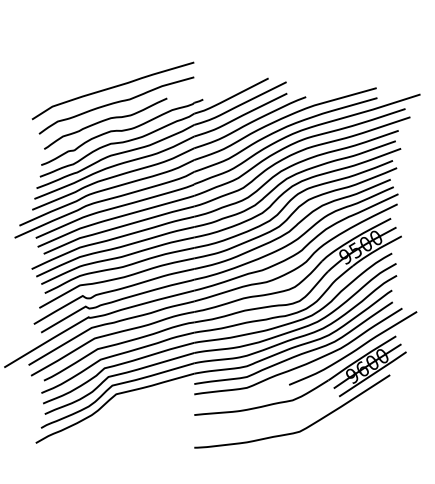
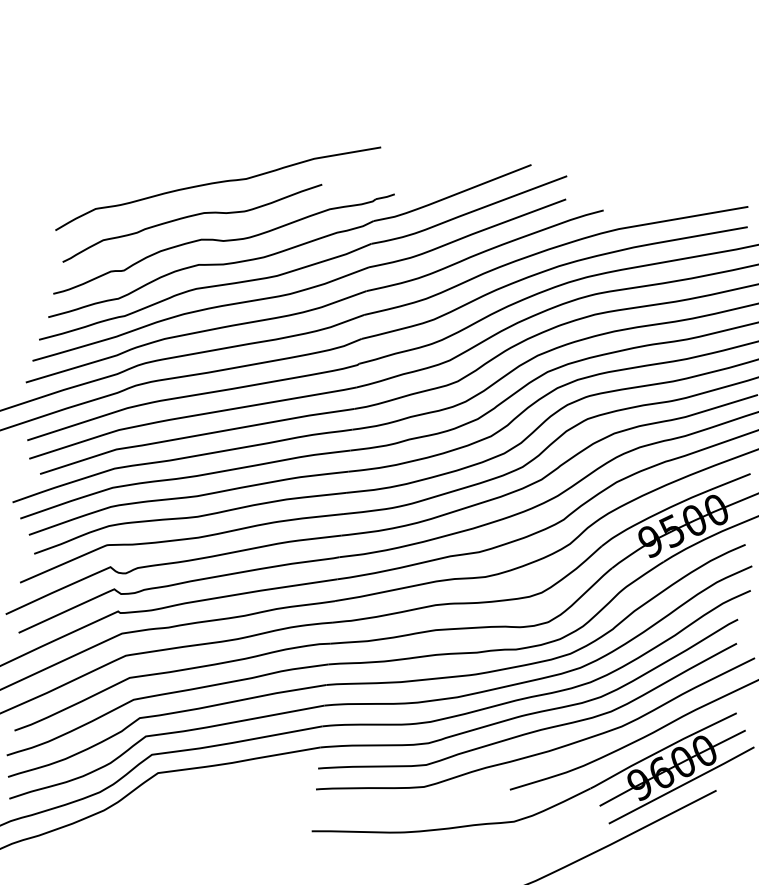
curve: (112, 88) -> (213, 153), removed

